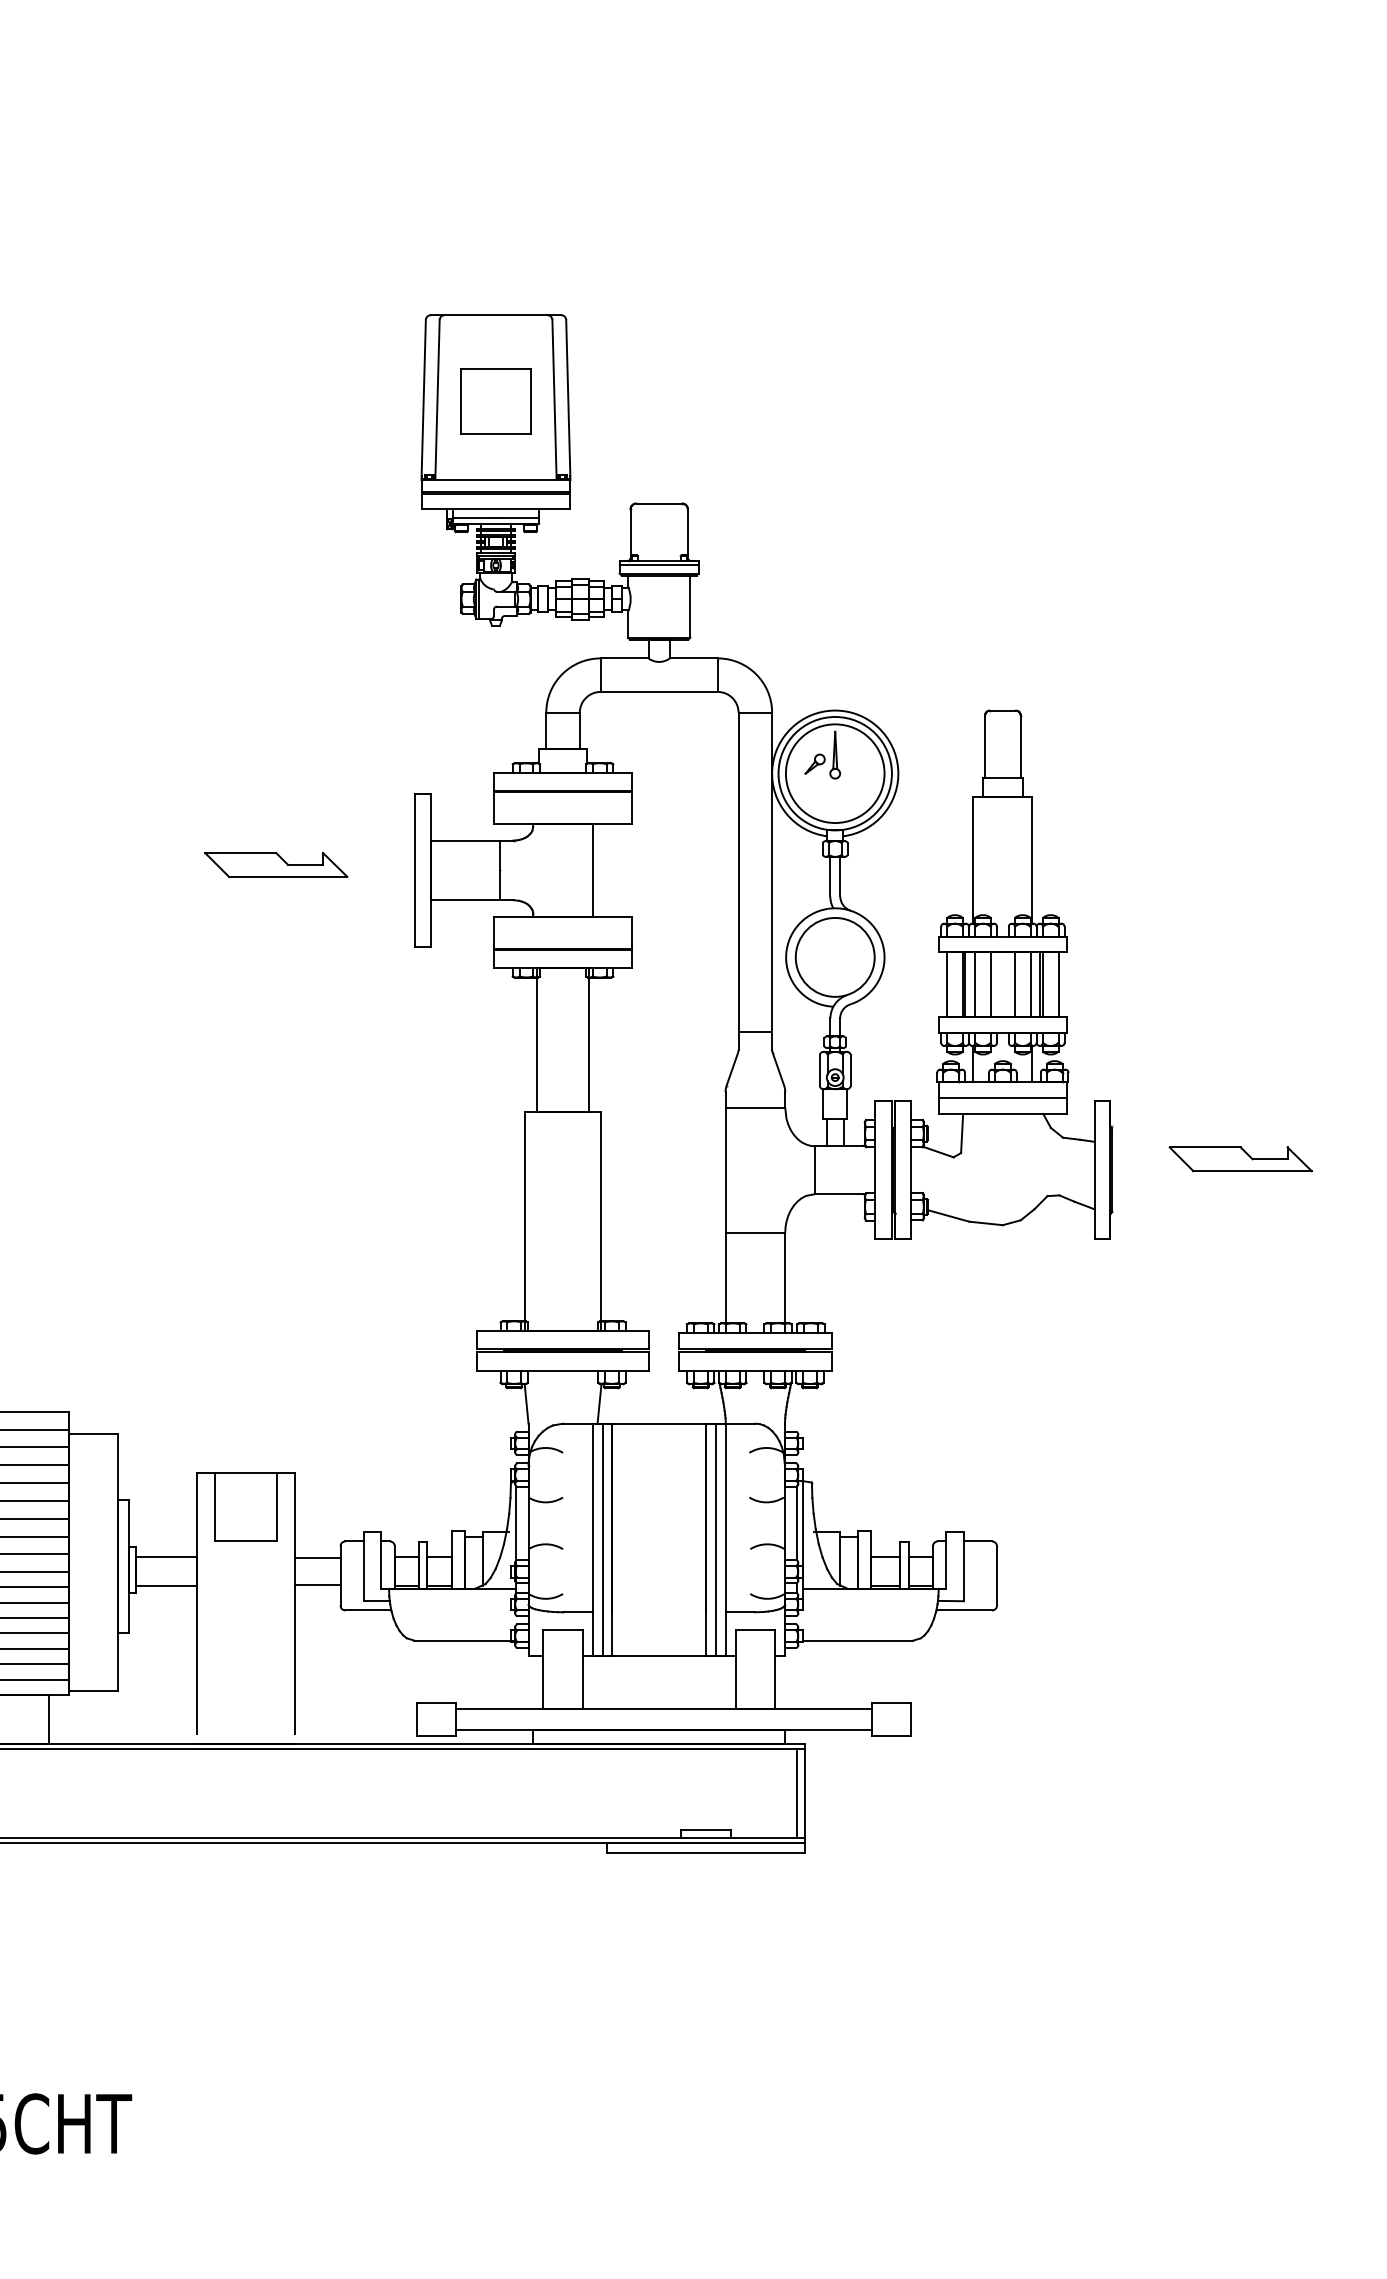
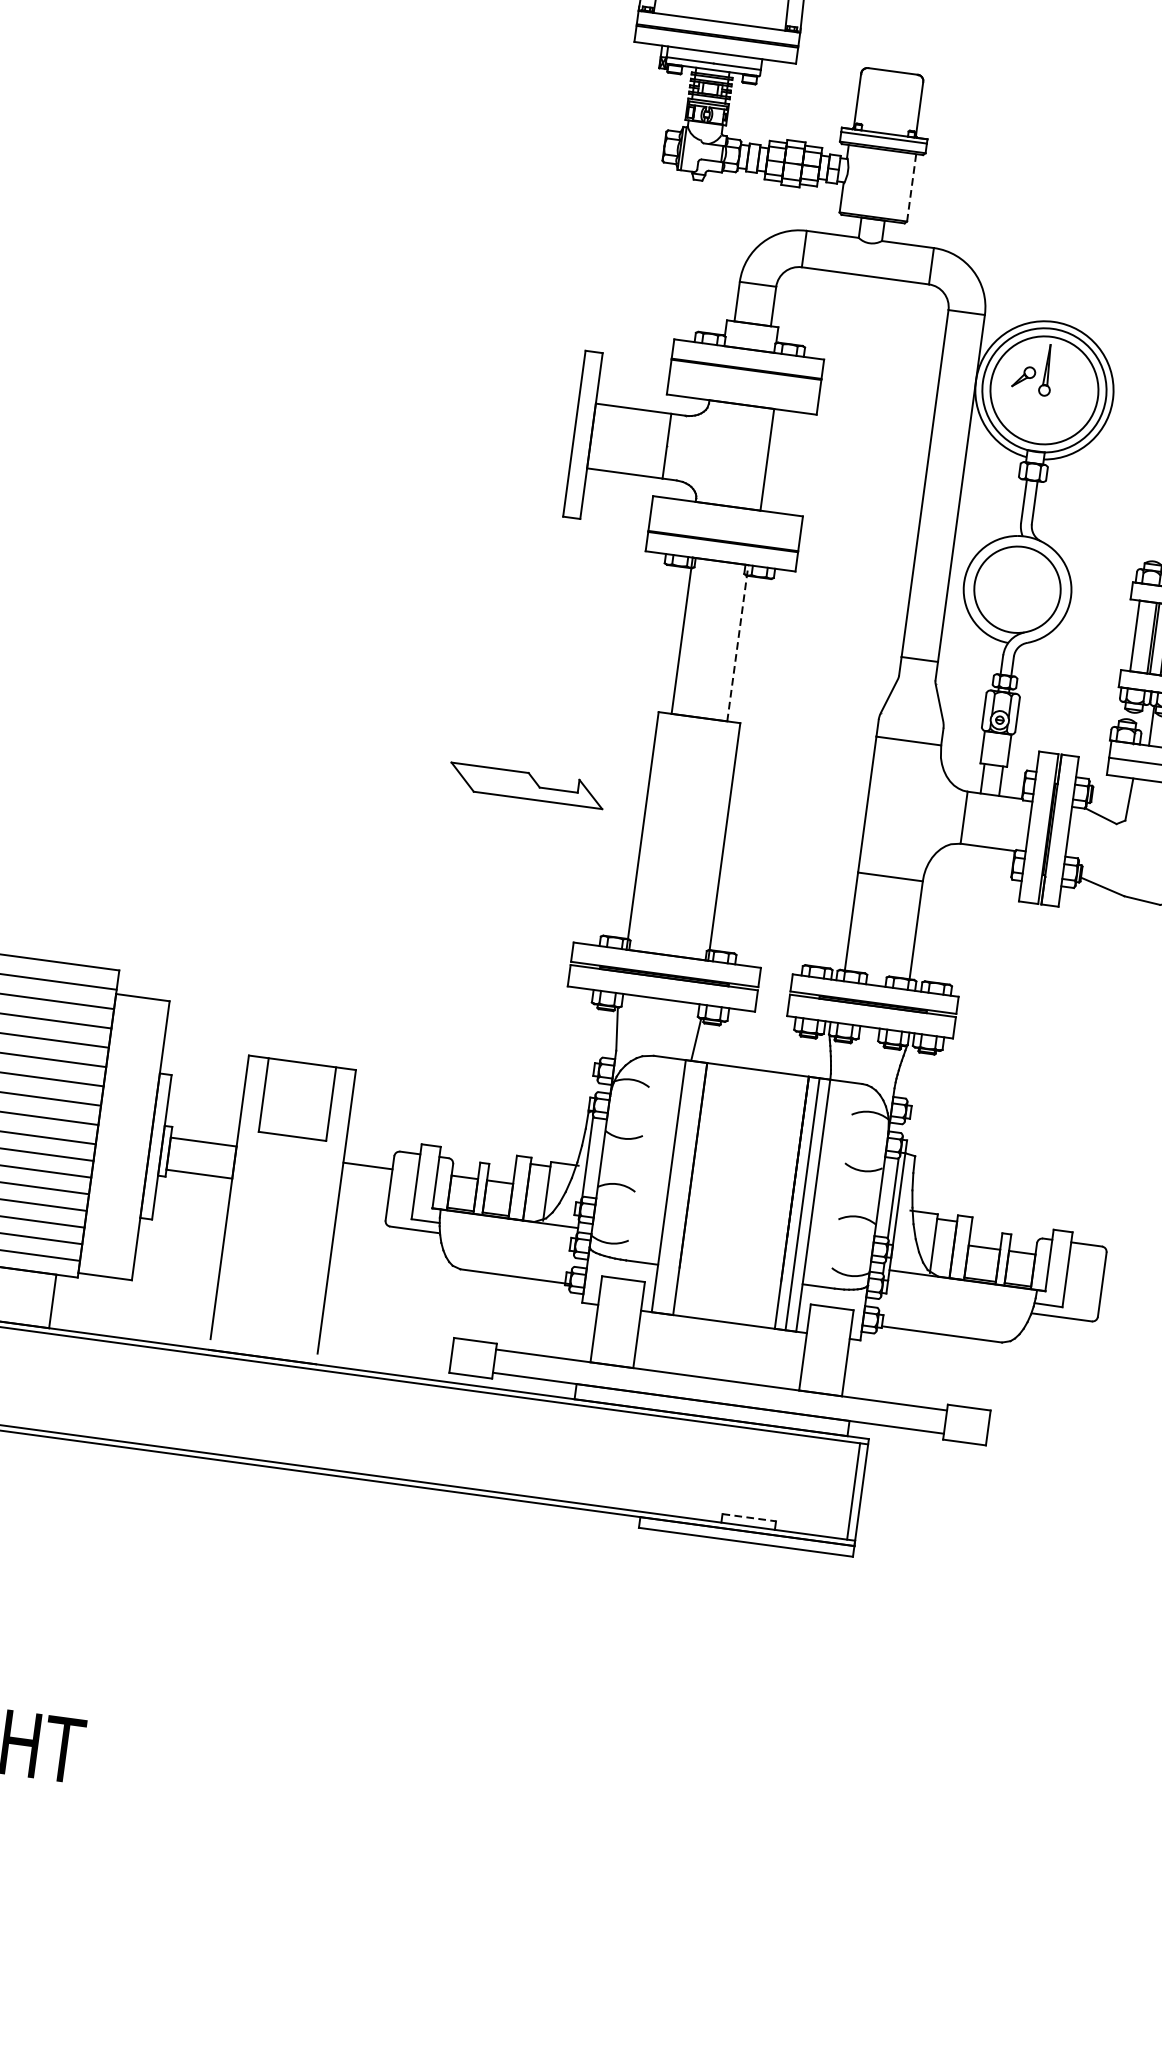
line: (690, 606) -> (911, 187), solid -> dashed
part: (276, 864) -> (527, 785), moved
line: (588, 1040) -> (737, 643), solid -> dashed
line: (602, 1539) -> (679, 1187), removed
line: (317, 1584) -> (363, 1194), removed
line: (706, 1830) -> (749, 1518), solid -> dashed

